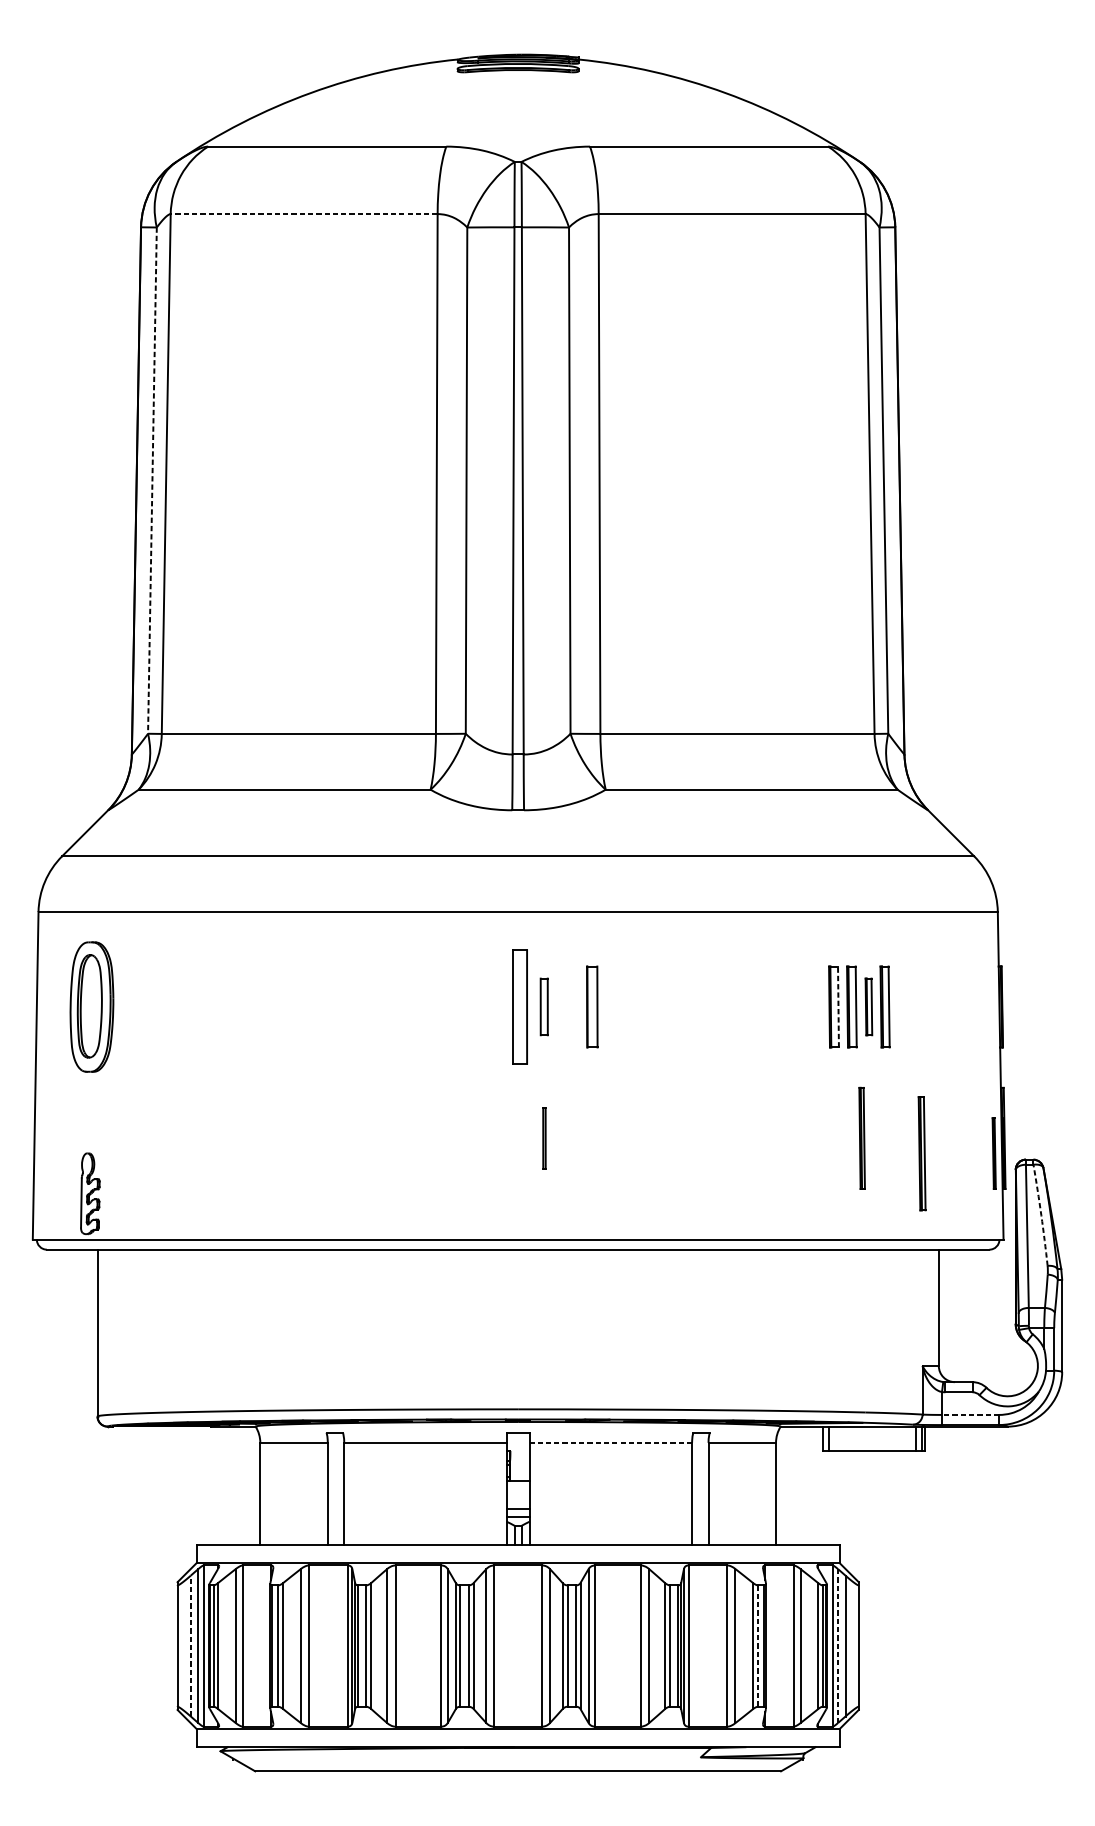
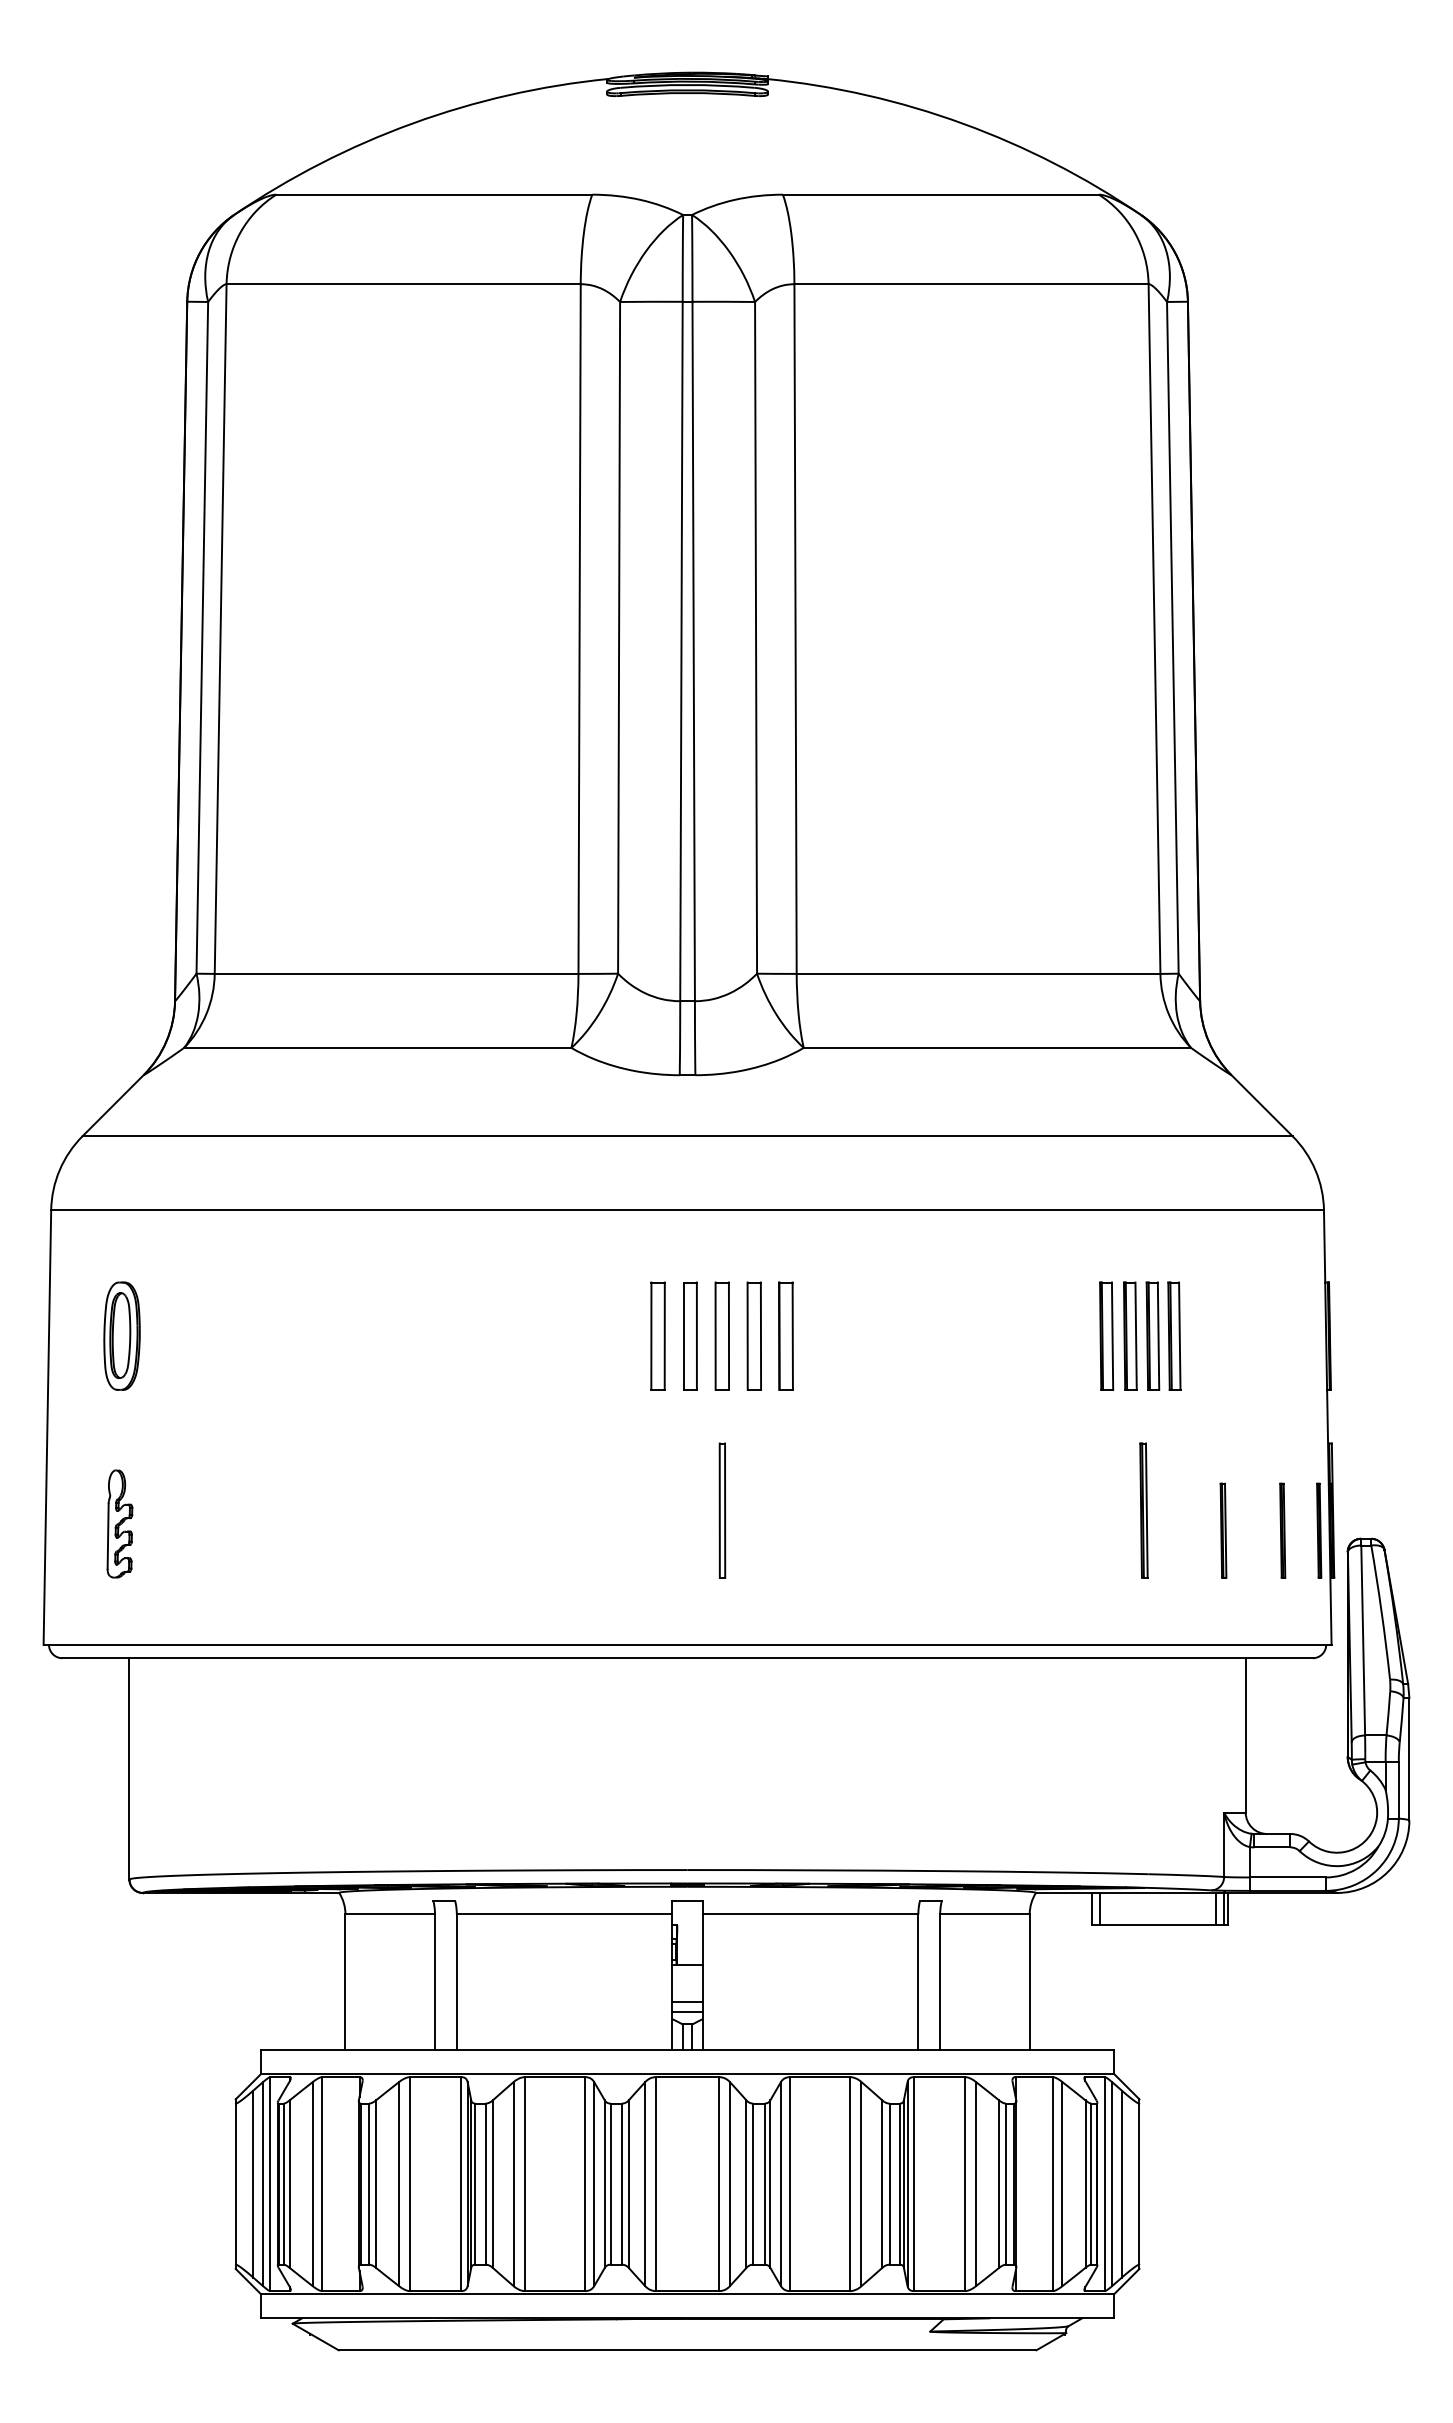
line: (304, 214) -> (403, 284), dashed -> solid
line: (152, 480) -> (202, 637), dashed -> solid
part: (91, 1006) -> (121, 1335), size x0.62
part: (495, 1006) -> (657, 1335), added
part: (520, 1006) -> (690, 1335), size x0.71
part: (543, 1006) -> (721, 1335), size x1.43
part: (567, 1006) -> (753, 1335), added
part: (868, 1006) -> (1152, 1335), size x1.43
line: (838, 1007) -> (1112, 1336), dashed -> solid
part: (544, 1138) -> (722, 1510), size x1.67
part: (922, 1153) -> (1223, 1530), size x0.62
part: (966, 1153) -> (1282, 1530), added
part: (90, 1193) -> (119, 1523), moved
arc: (1041, 1215) -> (1381, 1612), dashed -> solid
line: (970, 1414) -> (1287, 1877), dashed -> solid
line: (610, 1442) -> (810, 1914), dashed -> solid
line: (190, 1645) -> (253, 2183), dashed -> solid
line: (758, 1646) -> (1006, 2184), dashed -> solid
line: (837, 1646) -> (1111, 2184), dashed -> solid

